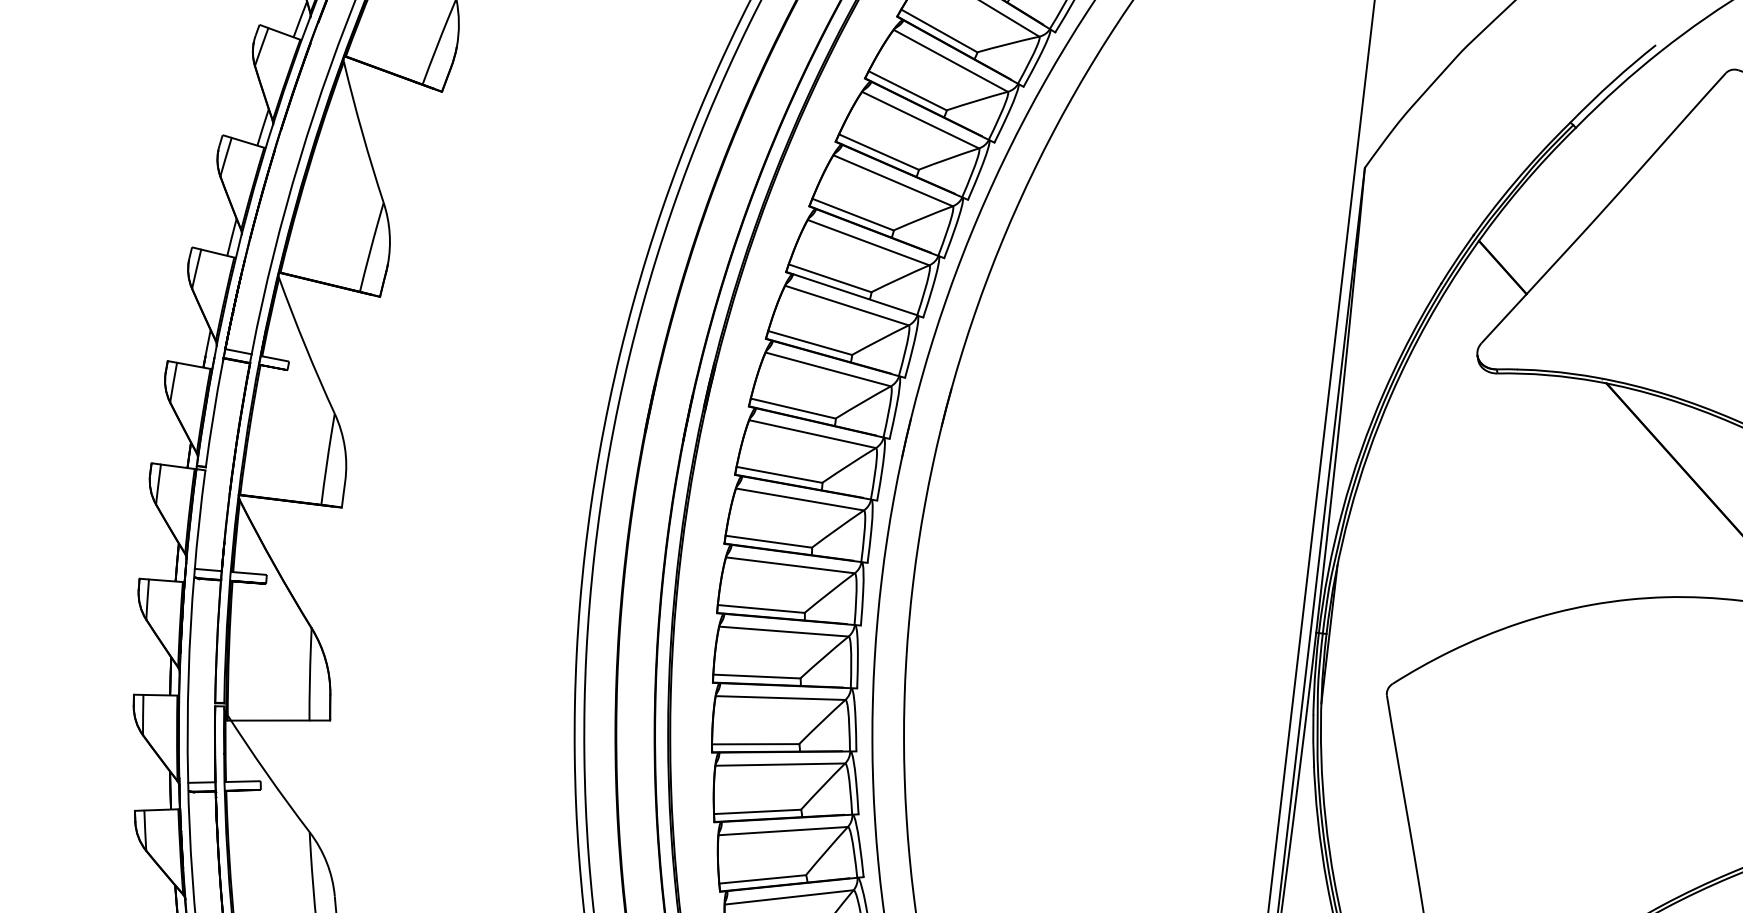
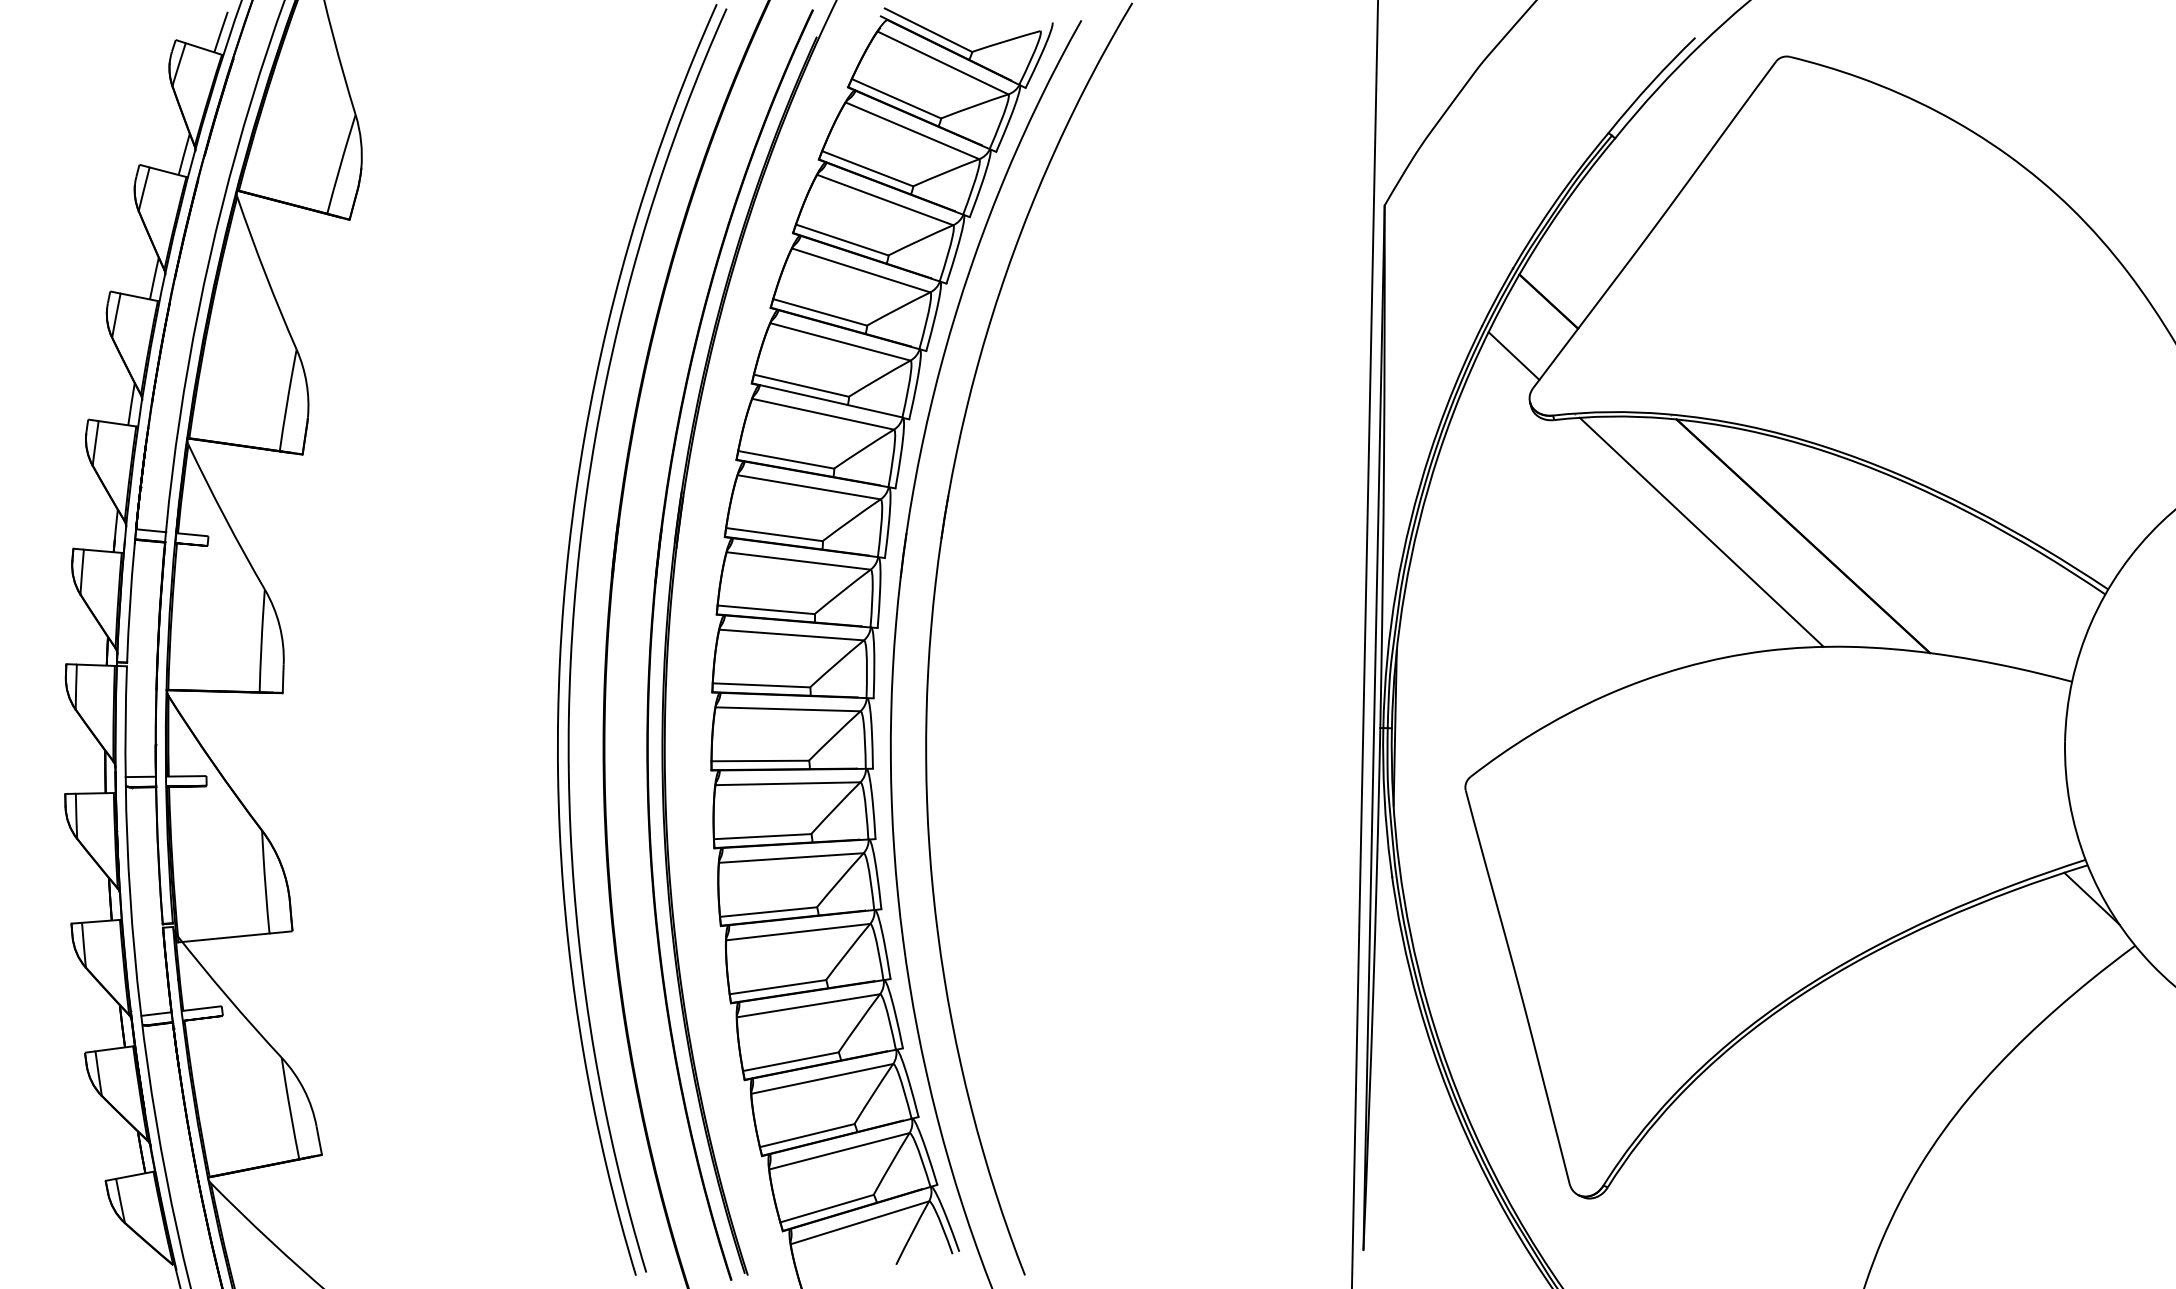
line: (1466, 312) -> (1513, 355), added
line: (1619, 485) -> (1701, 531), added

